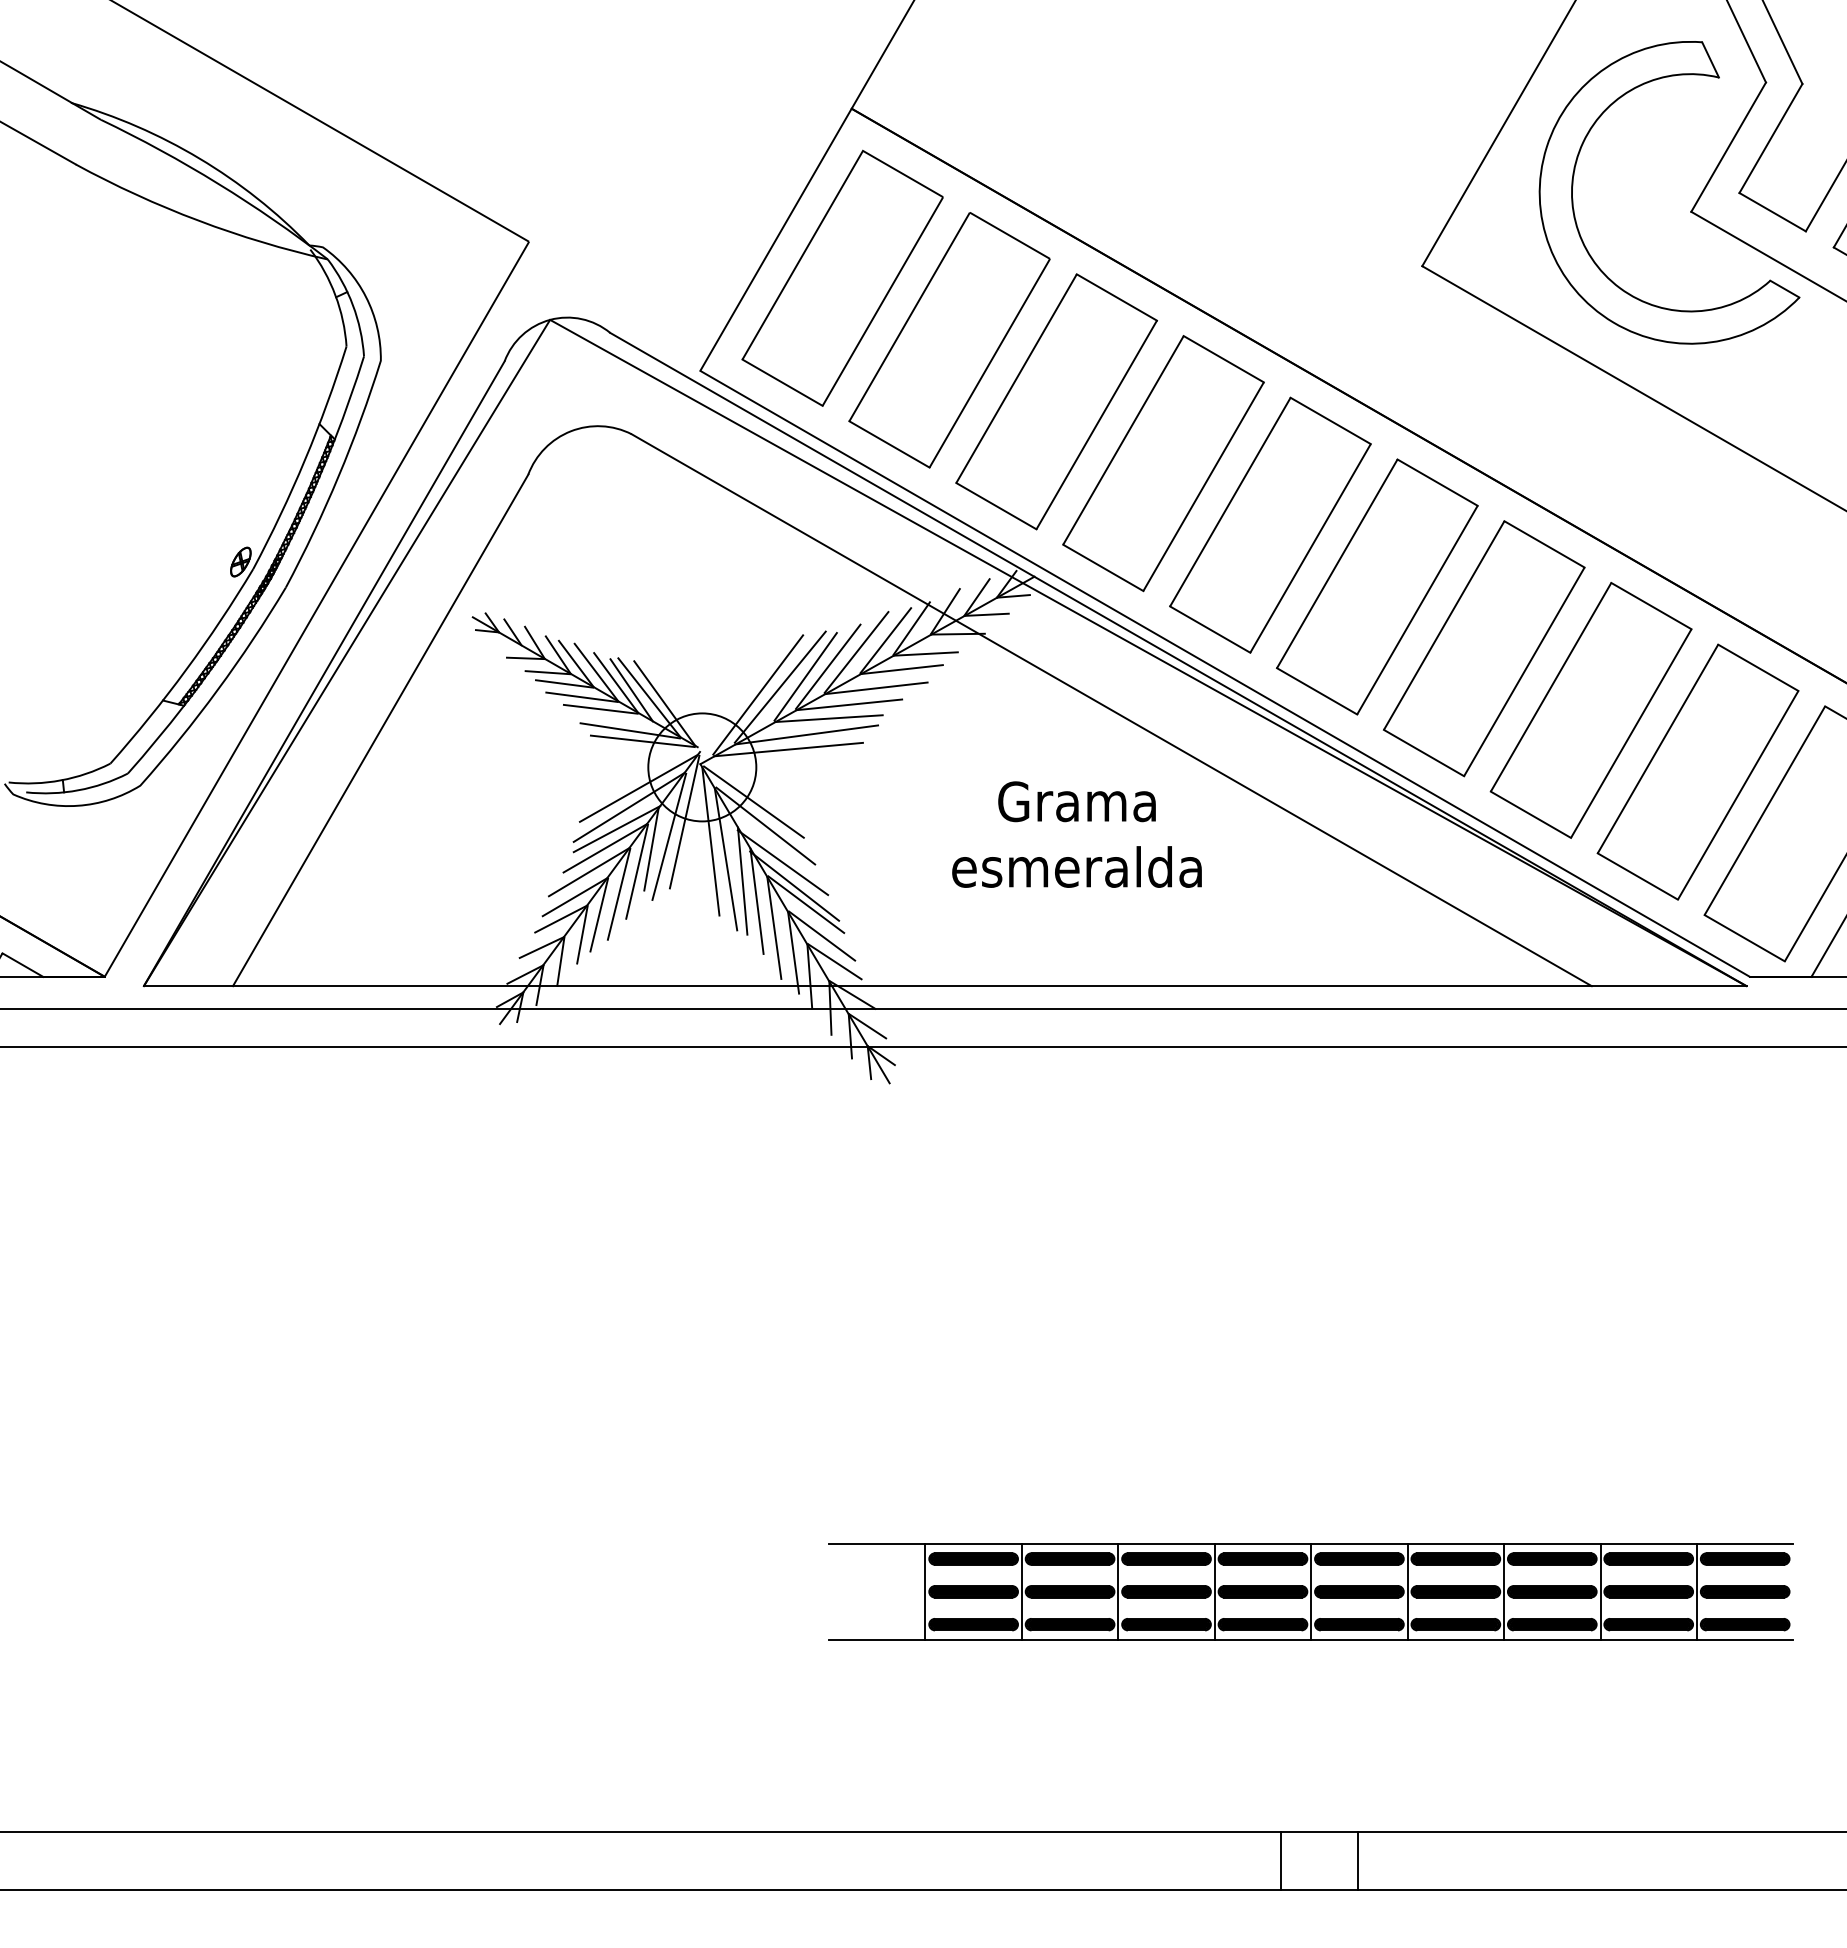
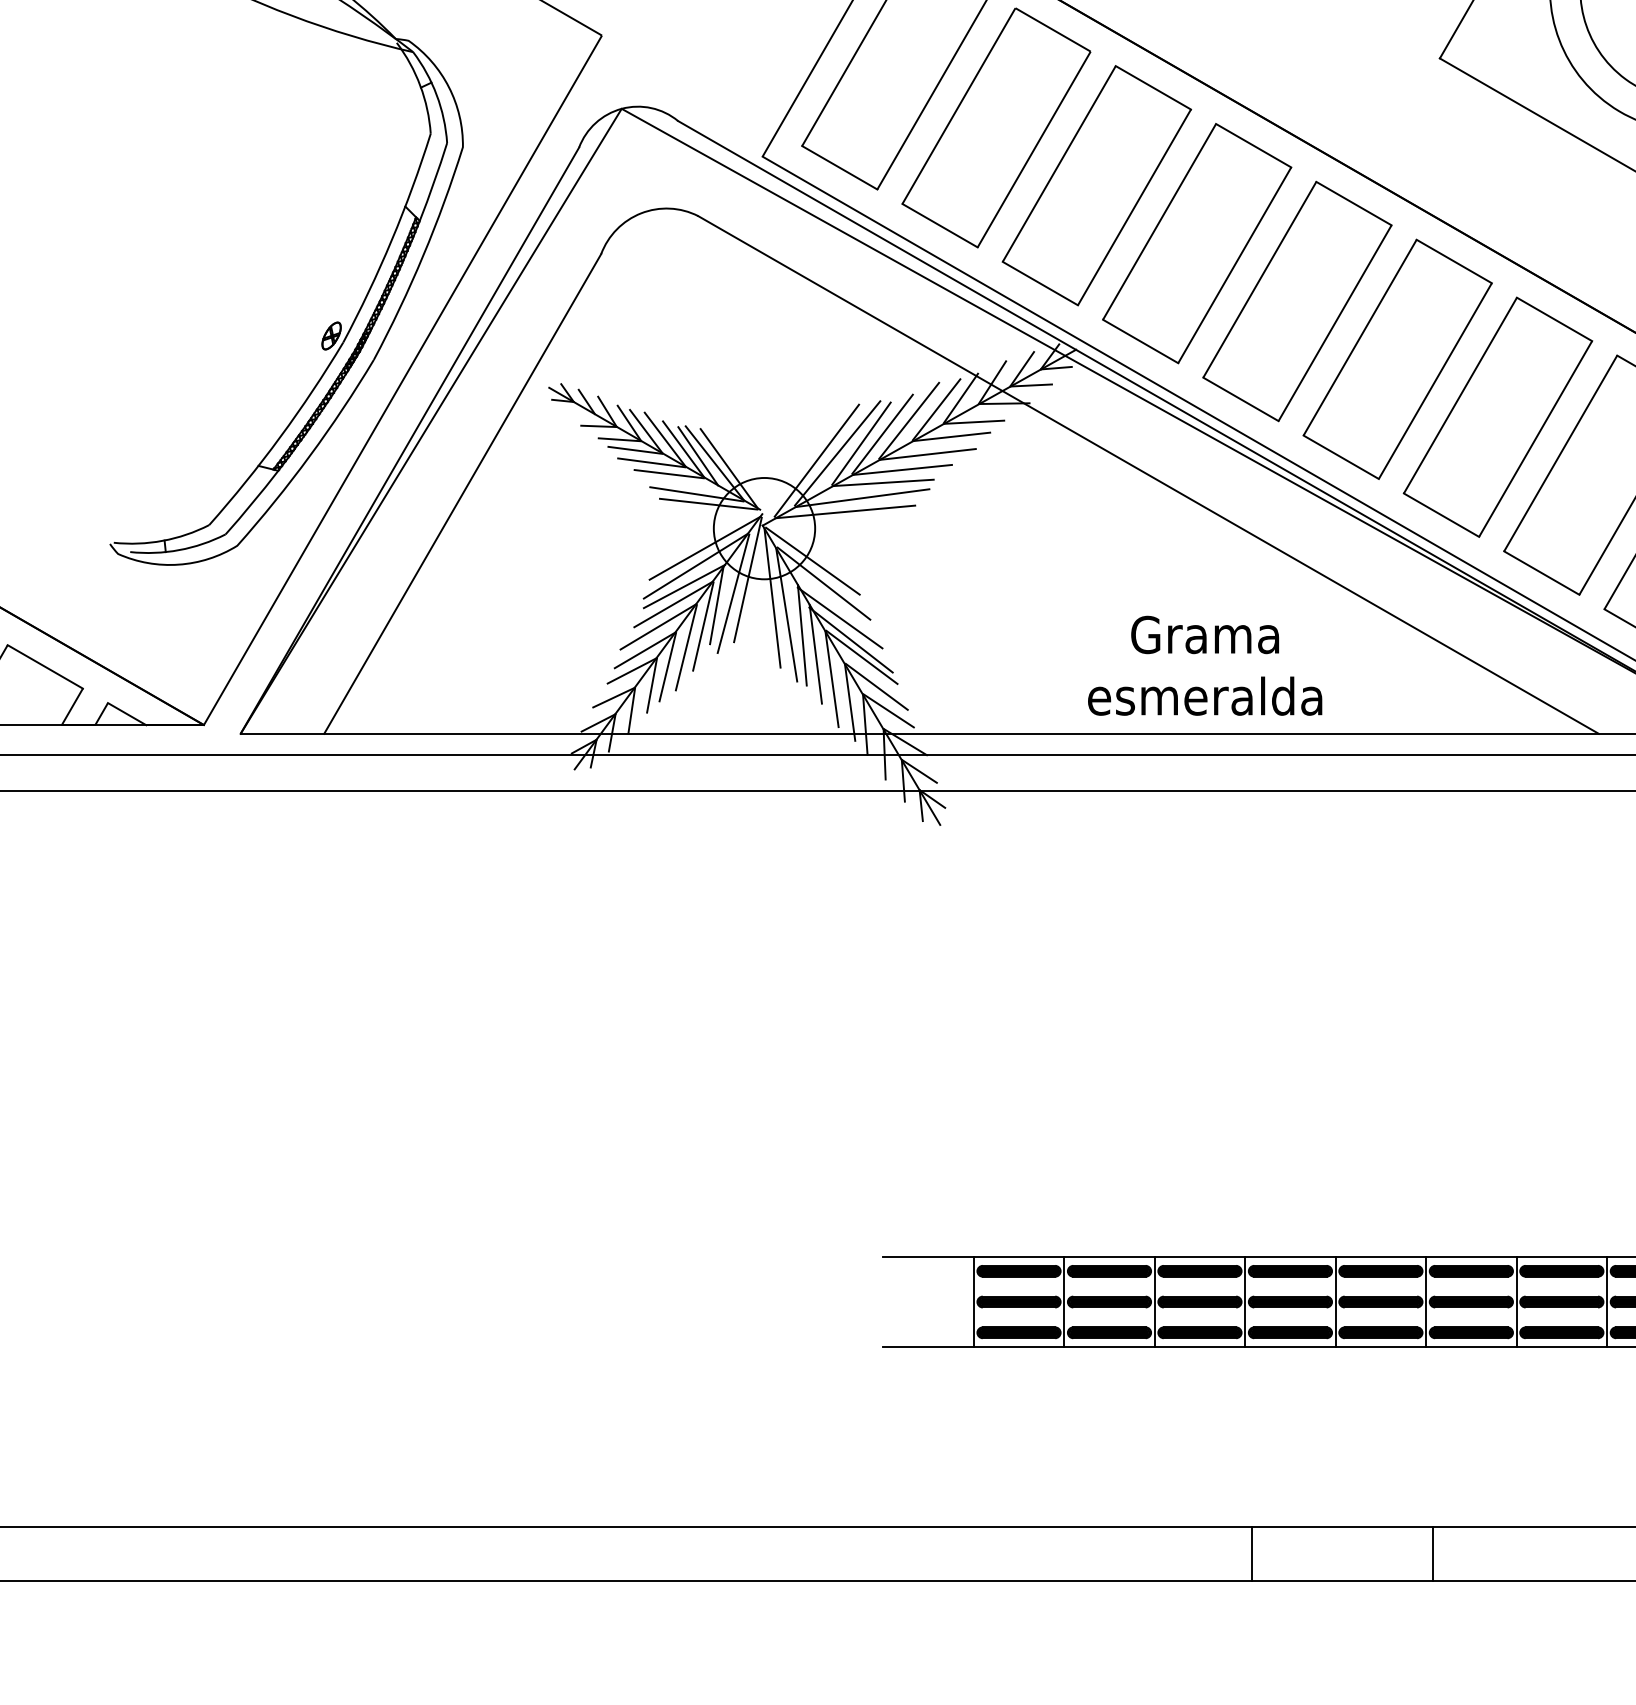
text: (1076, 834) -> (1204, 665), moved
line: (1280, 1860) -> (1251, 1554), moved
line: (1357, 1860) -> (1432, 1554), moved

